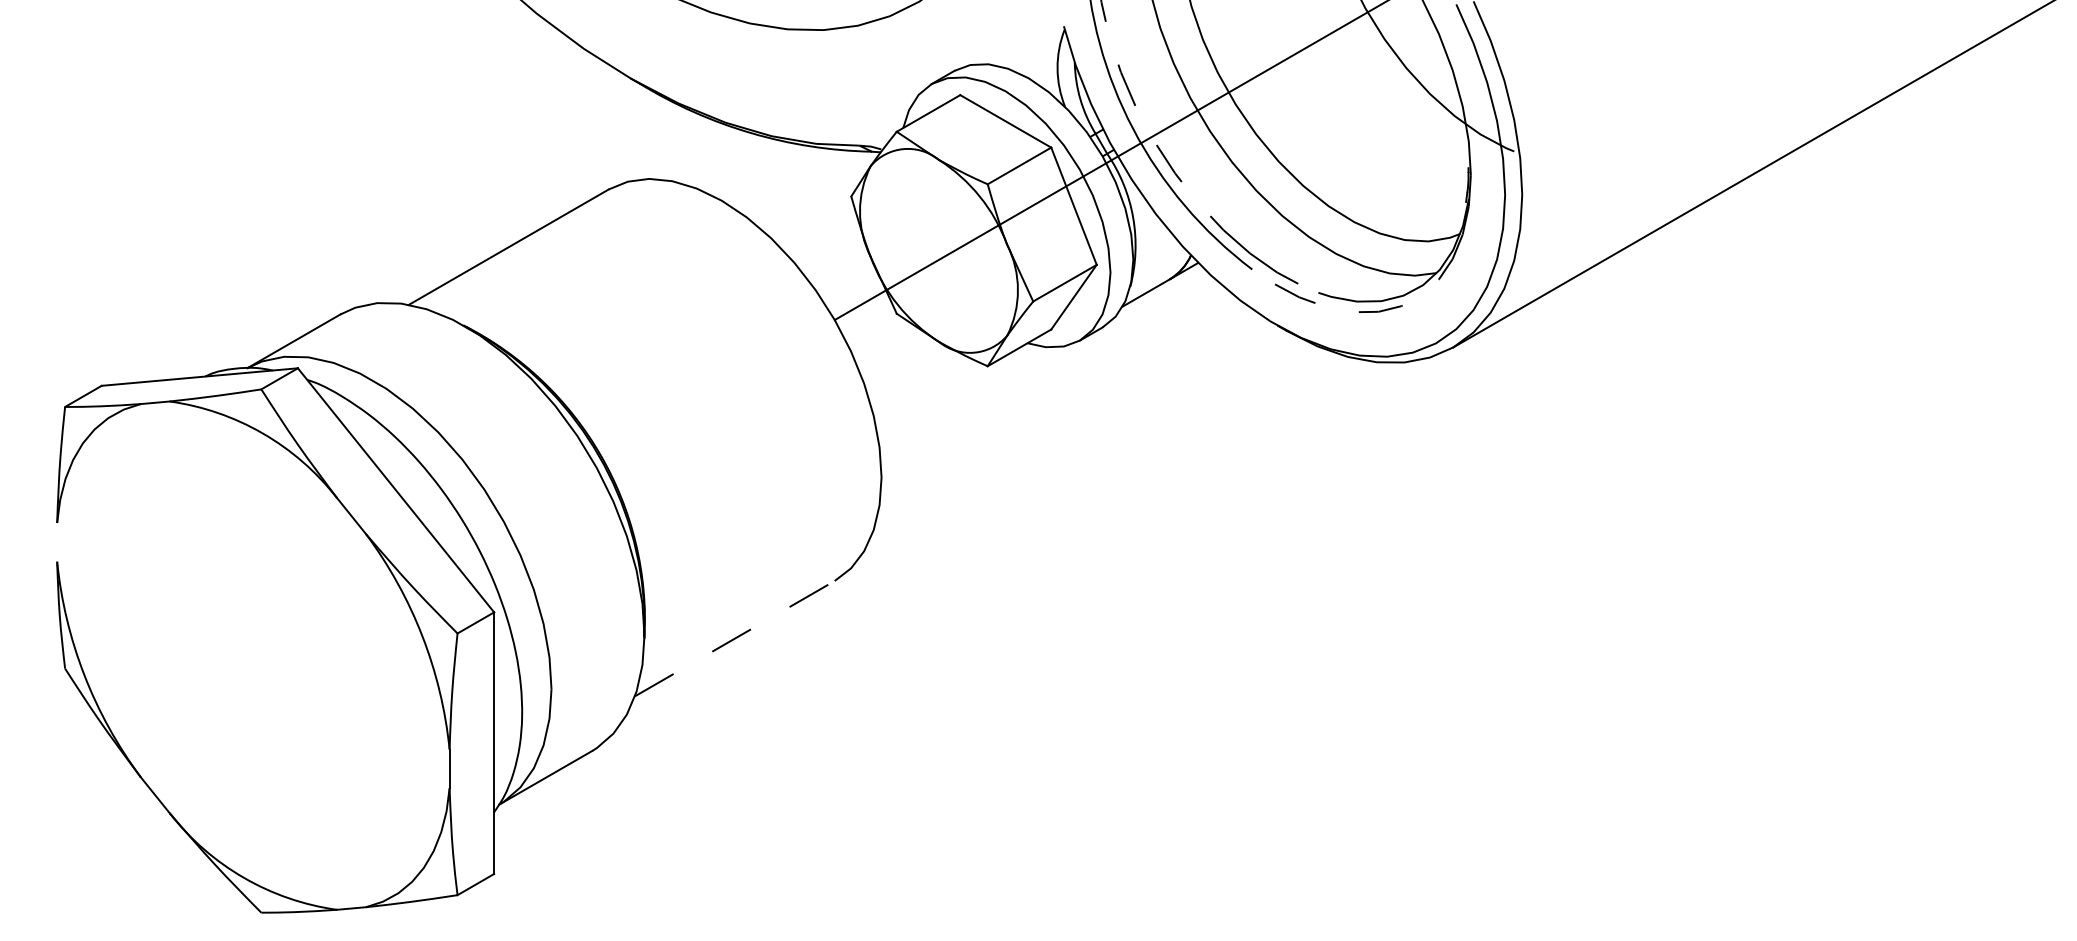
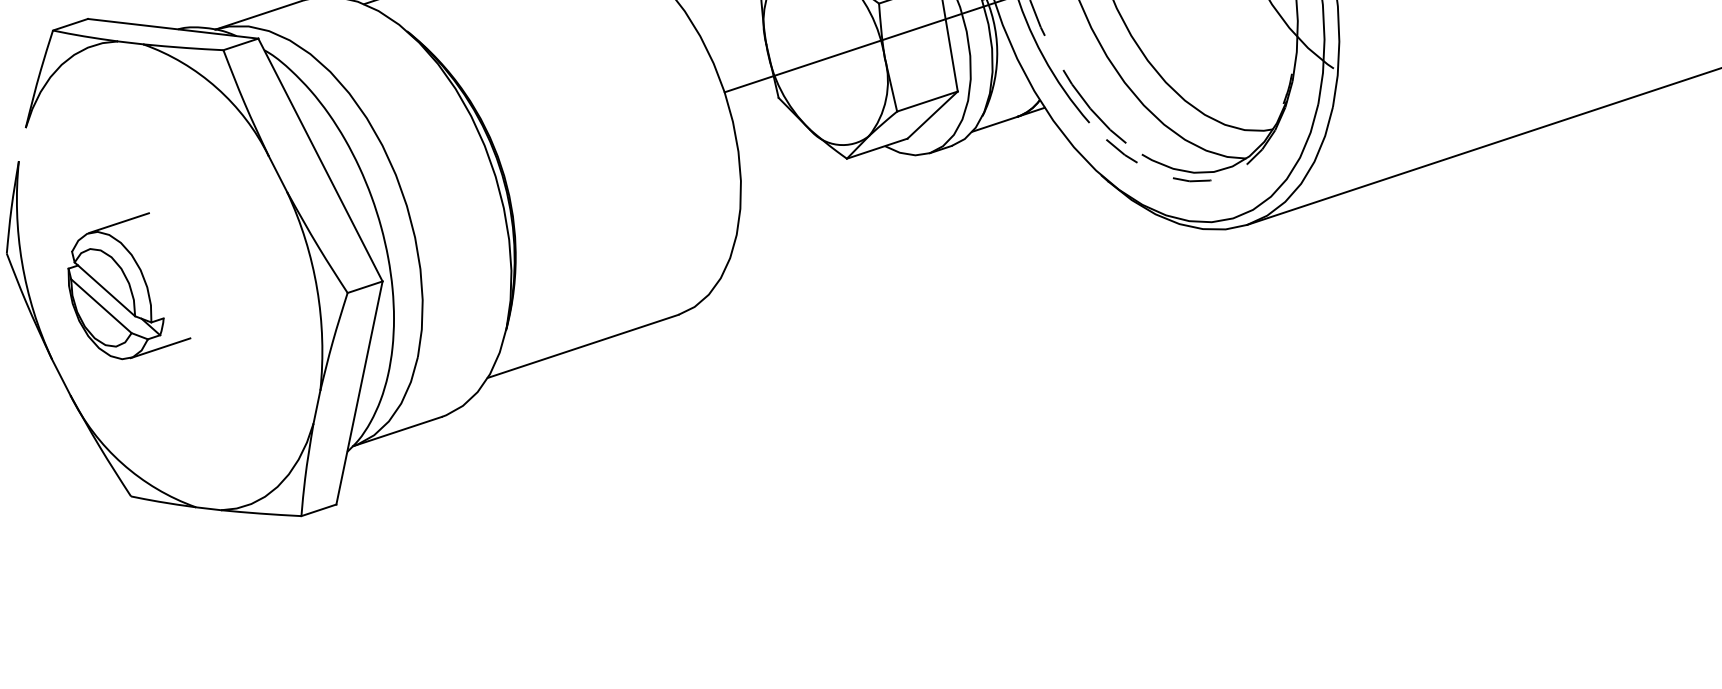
line: (735, 638) -> (583, 346), dashed -> solid
part: (214, 675) -> (132, 285), added

